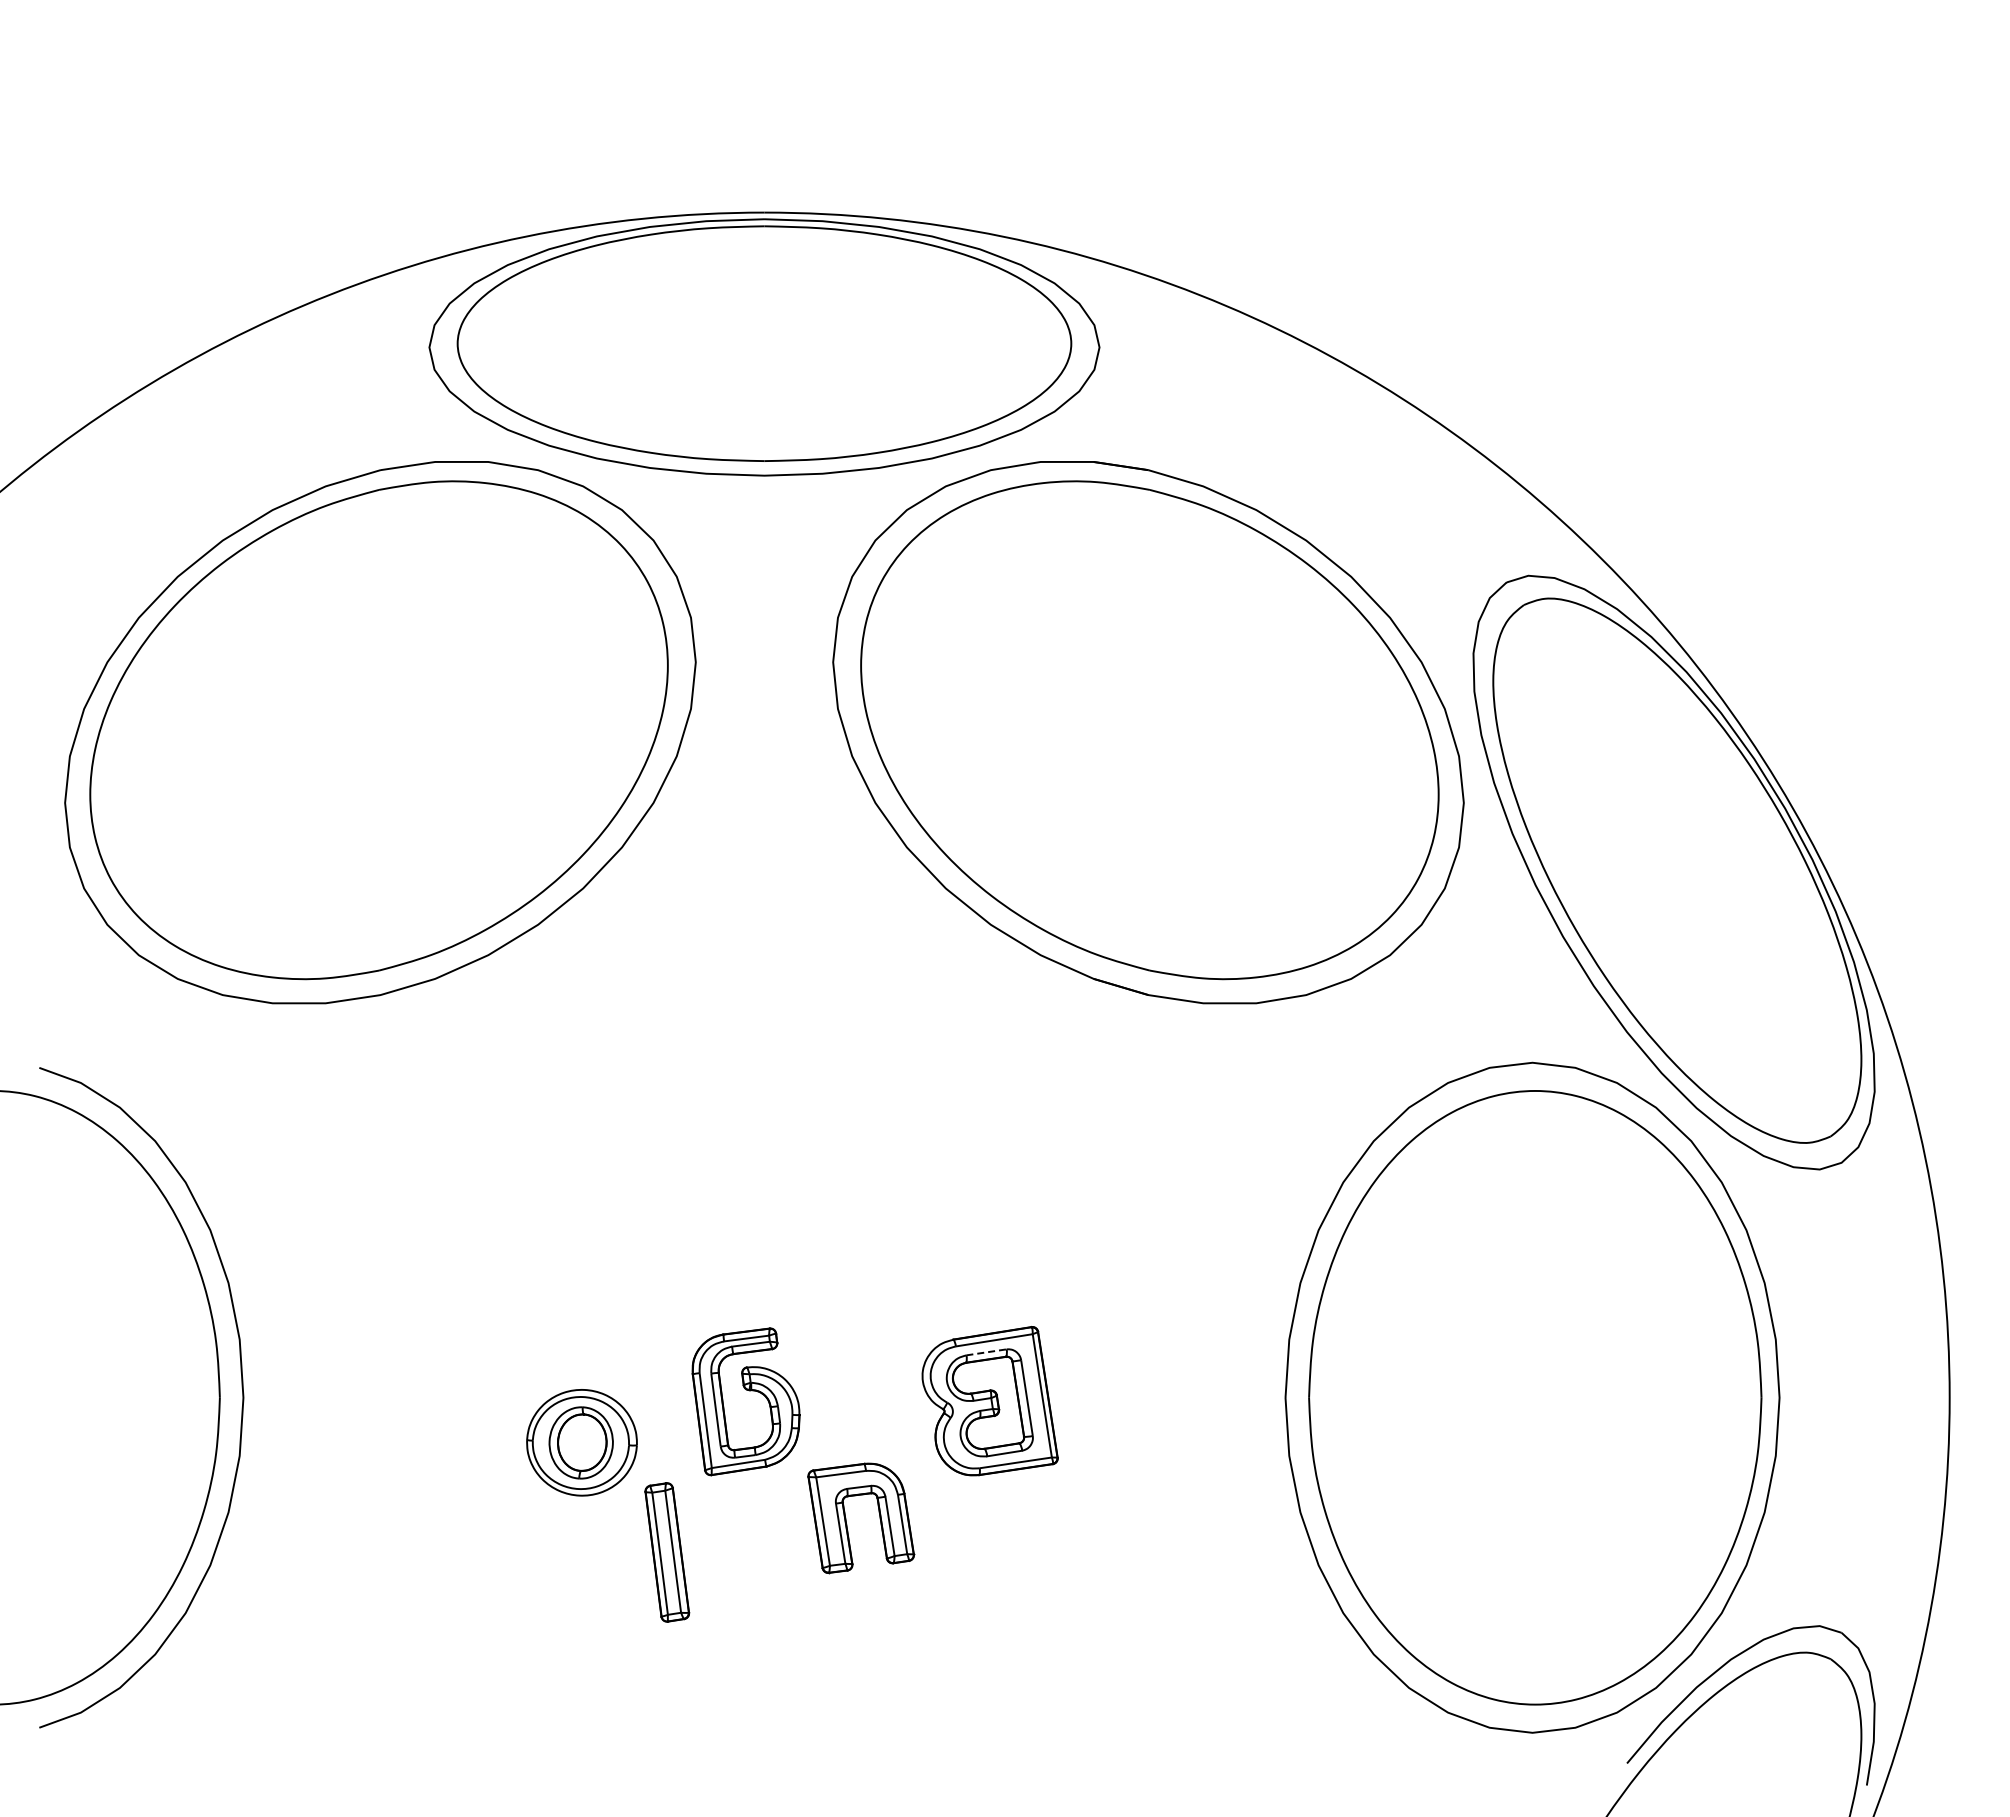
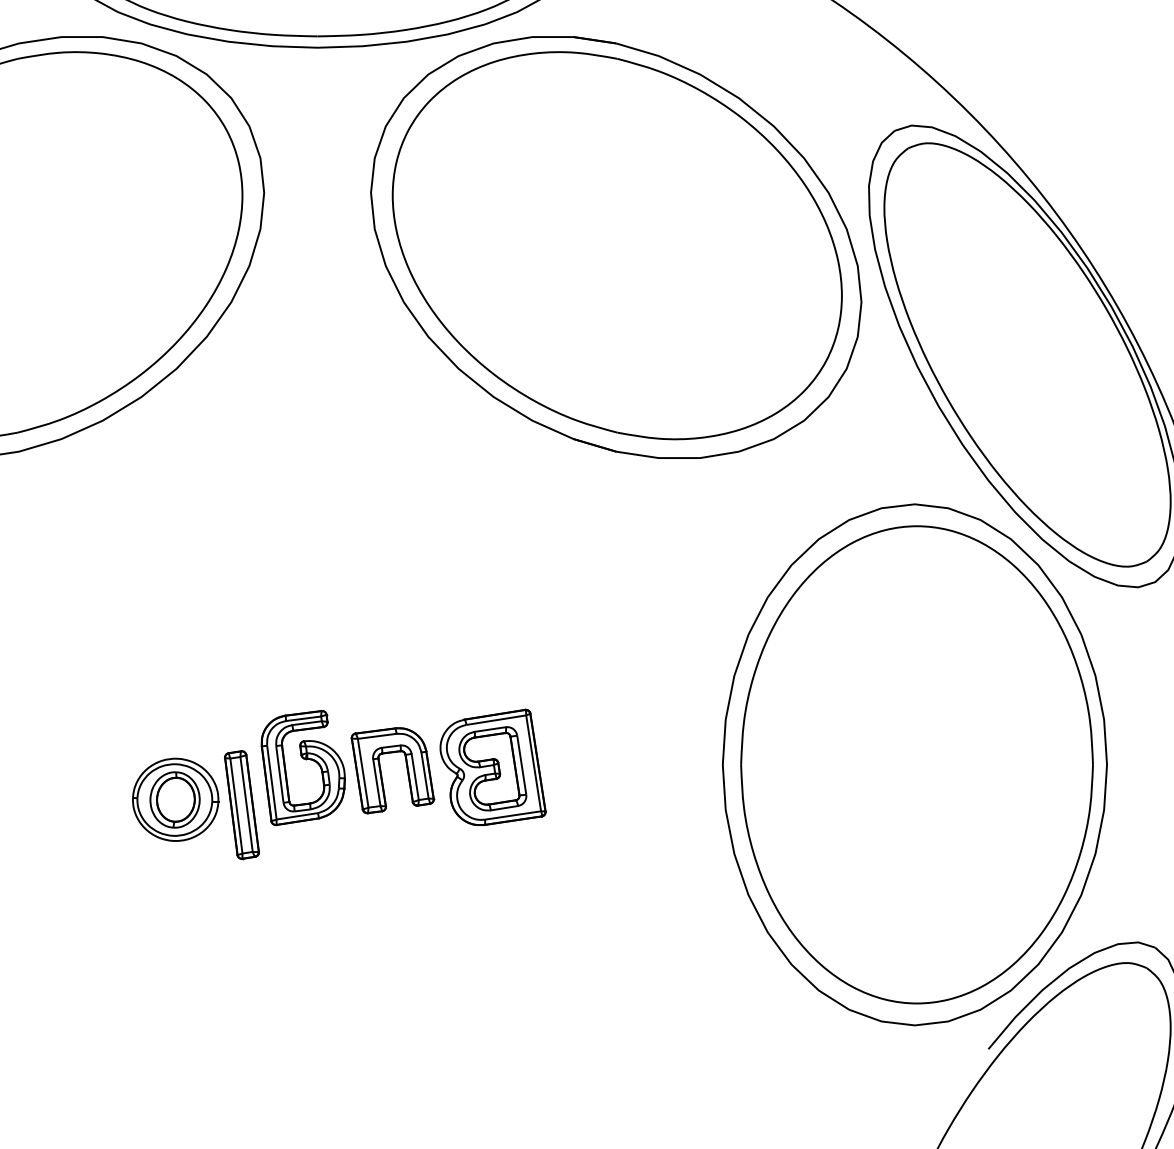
line: (986, 1352) -> (490, 729), dashed -> solid
part: (846, 1518) -> (381, 770), moved
part: (667, 1552) -> (242, 805), moved

